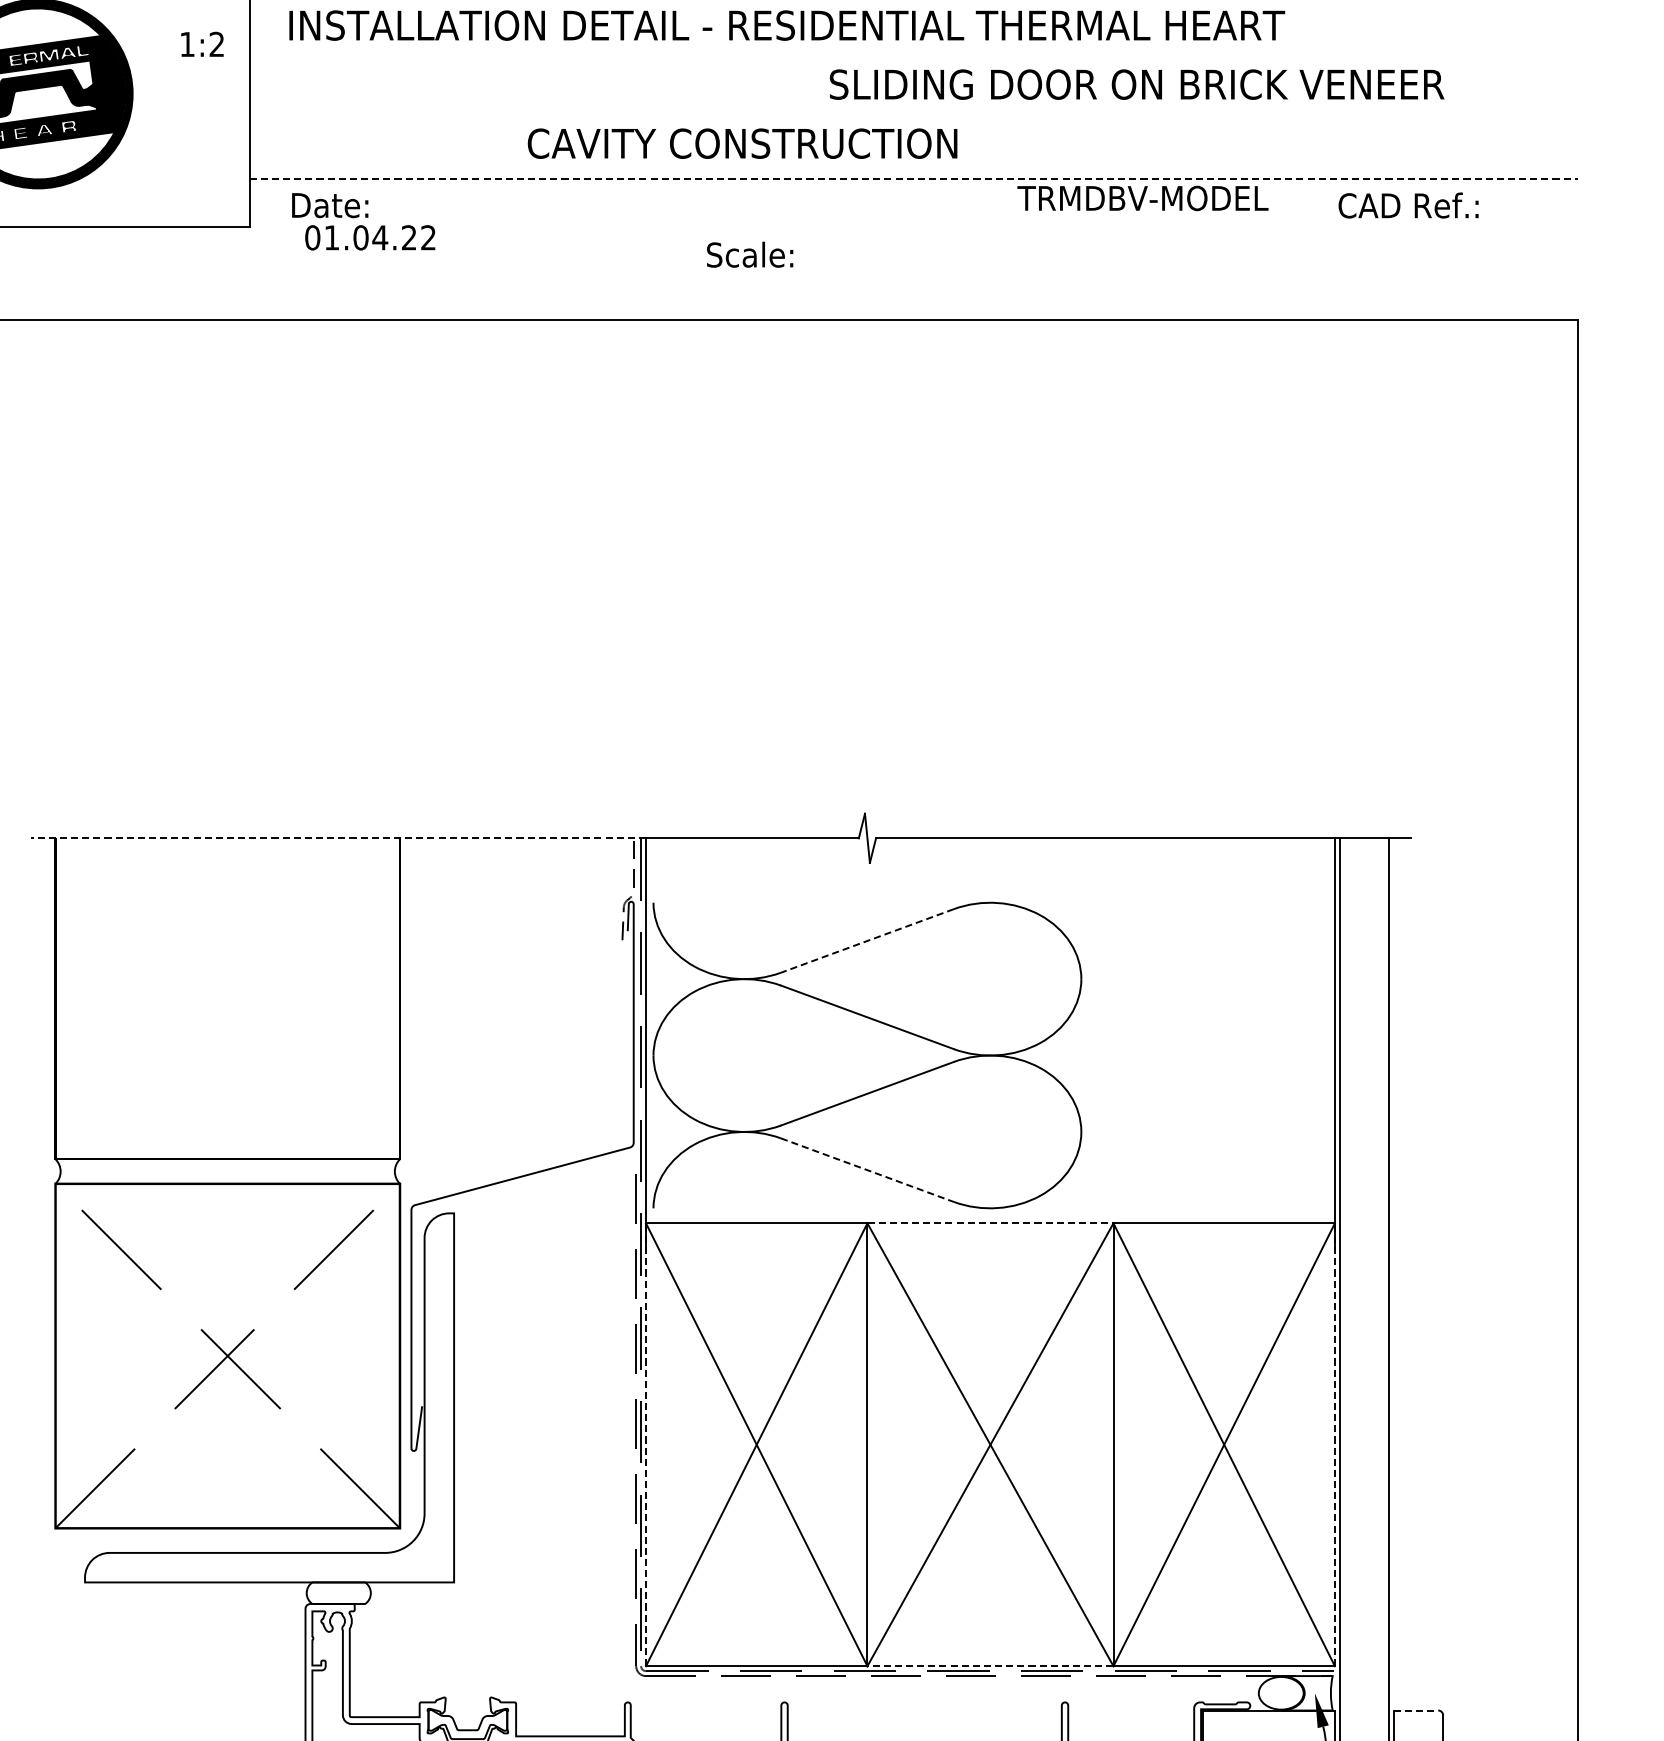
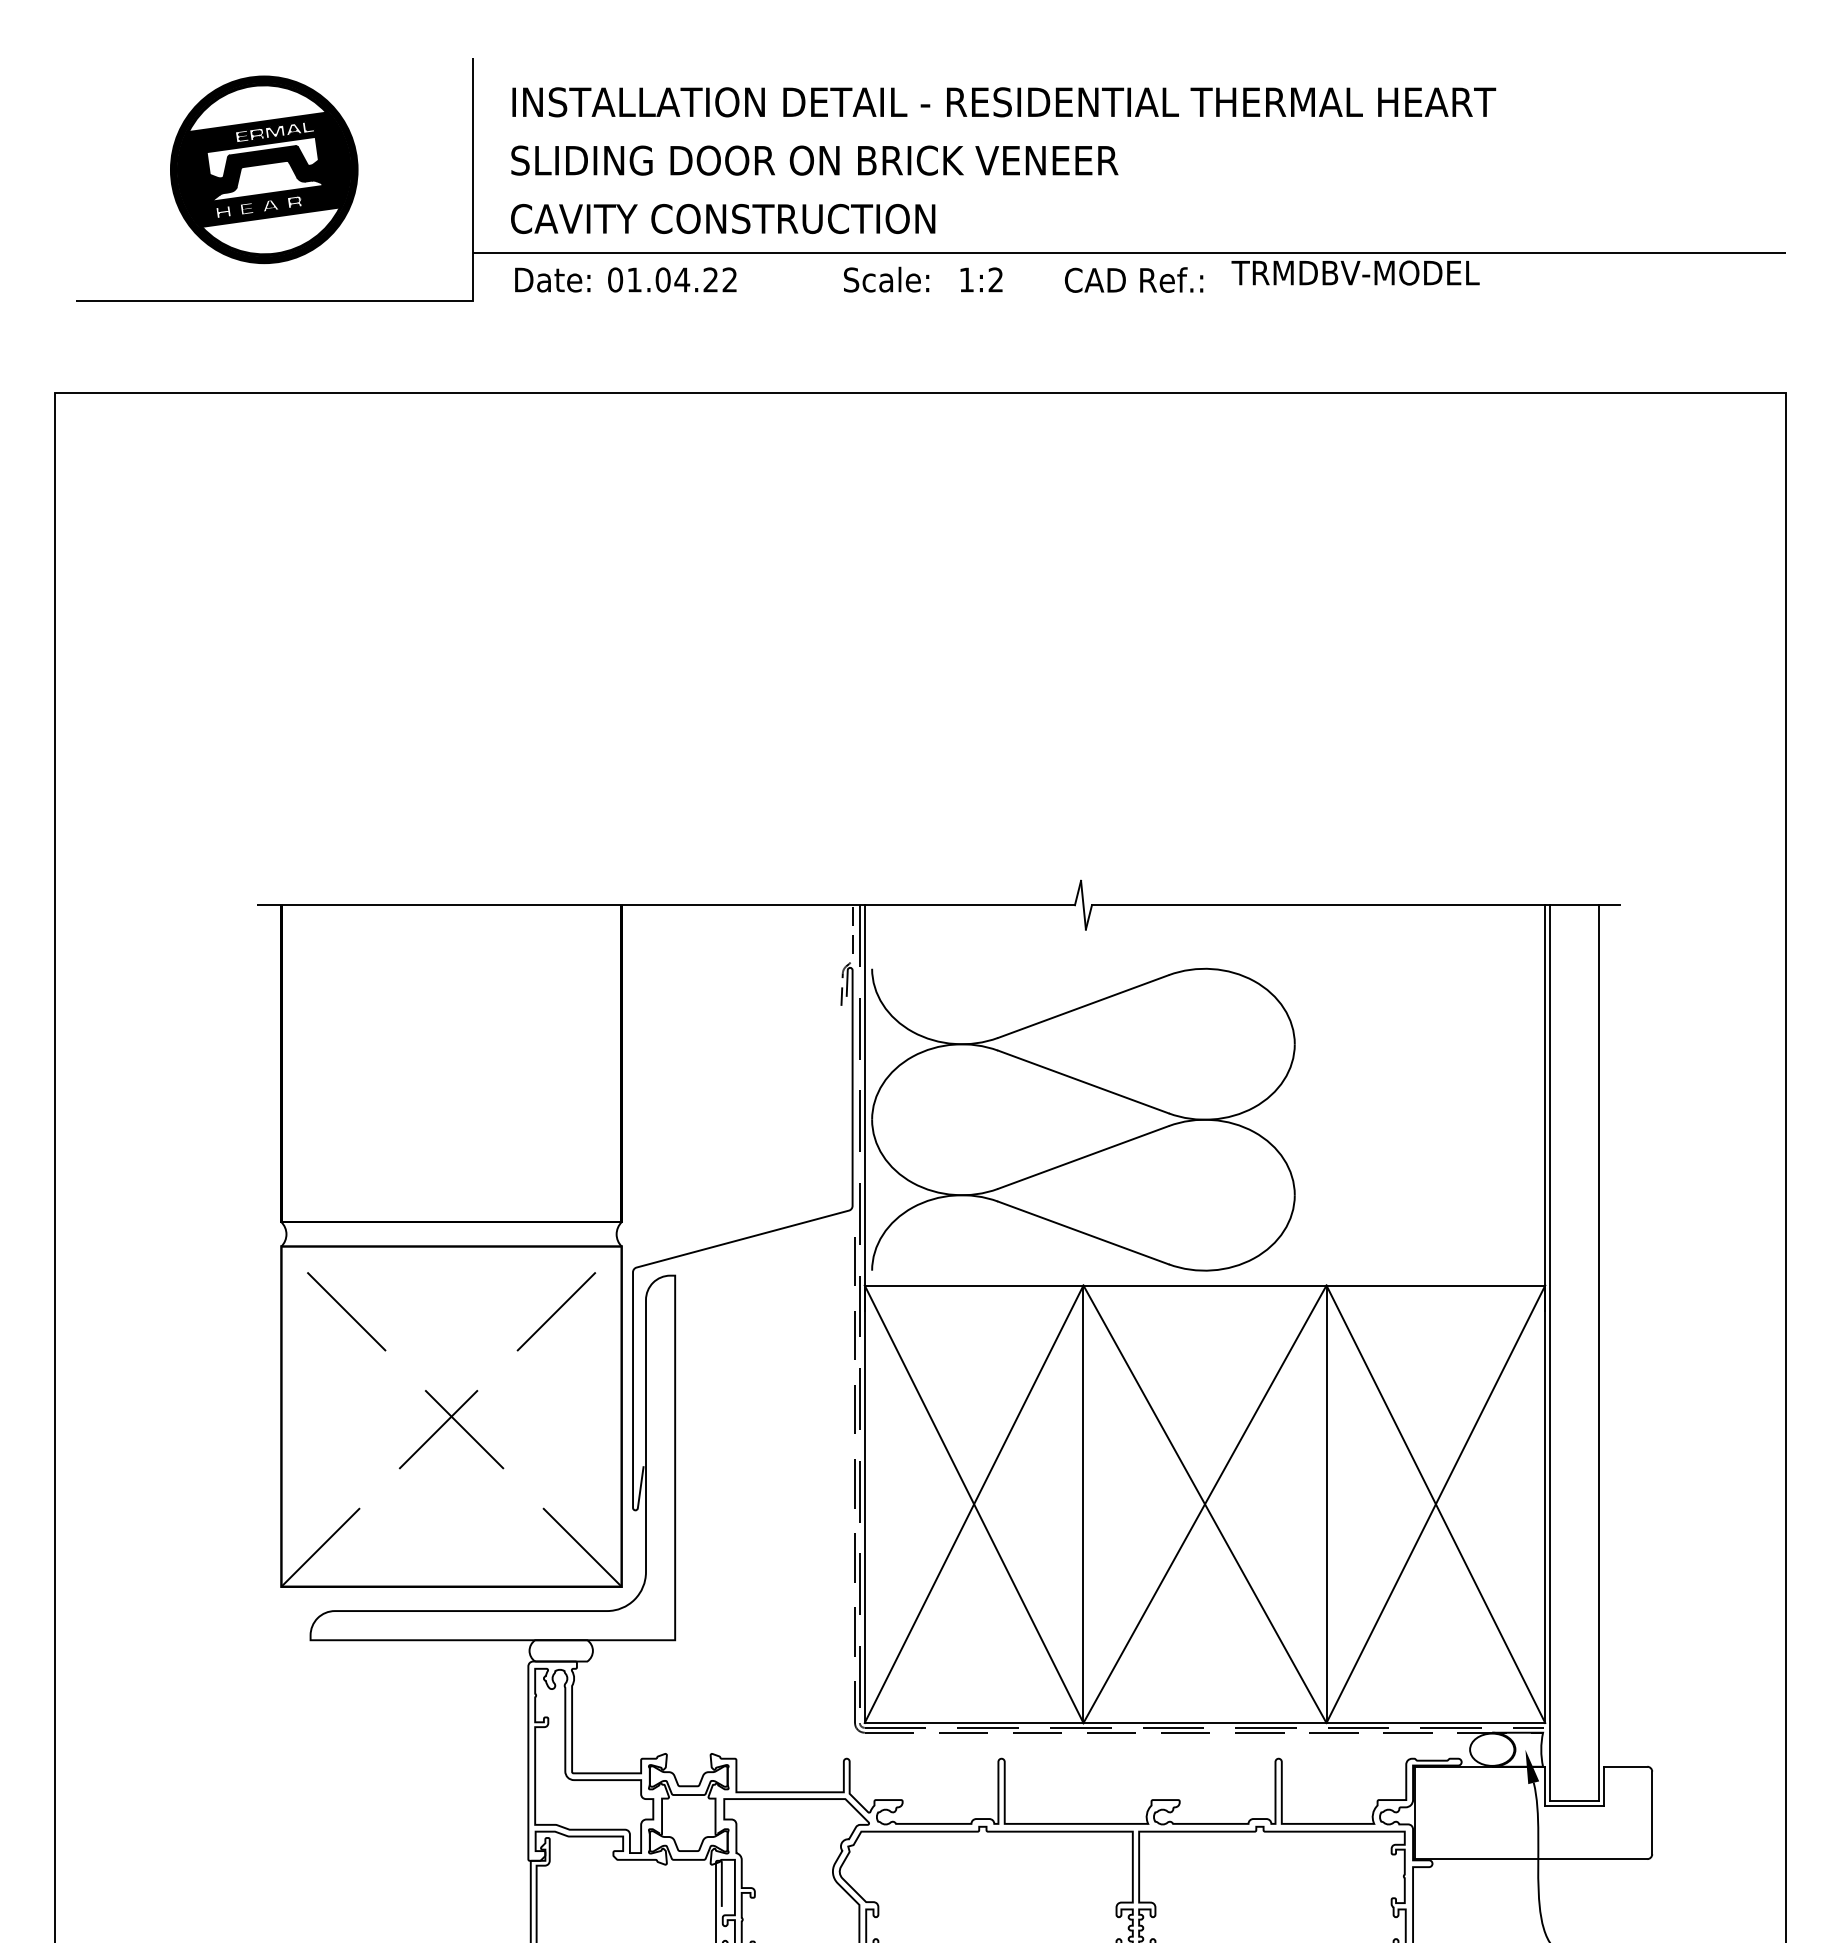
text: (202, 44) -> (981, 279), moved
text: (1136, 84) -> (814, 160), moved
text: (742, 143) -> (723, 218), moved
line: (914, 178) -> (1129, 253), dashed -> solid
text: (1409, 204) -> (1134, 279), moved
text: (370, 237) -> (672, 279), moved
text: (750, 254) -> (886, 279), moved
line: (338, 838) -> (560, 905), dashed -> solid
line: (867, 940) -> (1083, 1006), dashed -> solid
line: (867, 1169) -> (1083, 1232), dashed -> solid
line: (990, 1223) -> (1205, 1285), dashed -> solid
line: (645, 1445) -> (864, 1504), dashed -> solid
line: (1335, 1445) -> (1545, 1504), dashed -> solid
line: (990, 1666) -> (1205, 1723), dashed -> solid
line: (1416, 1710) -> (1625, 1766), dashed -> solid

